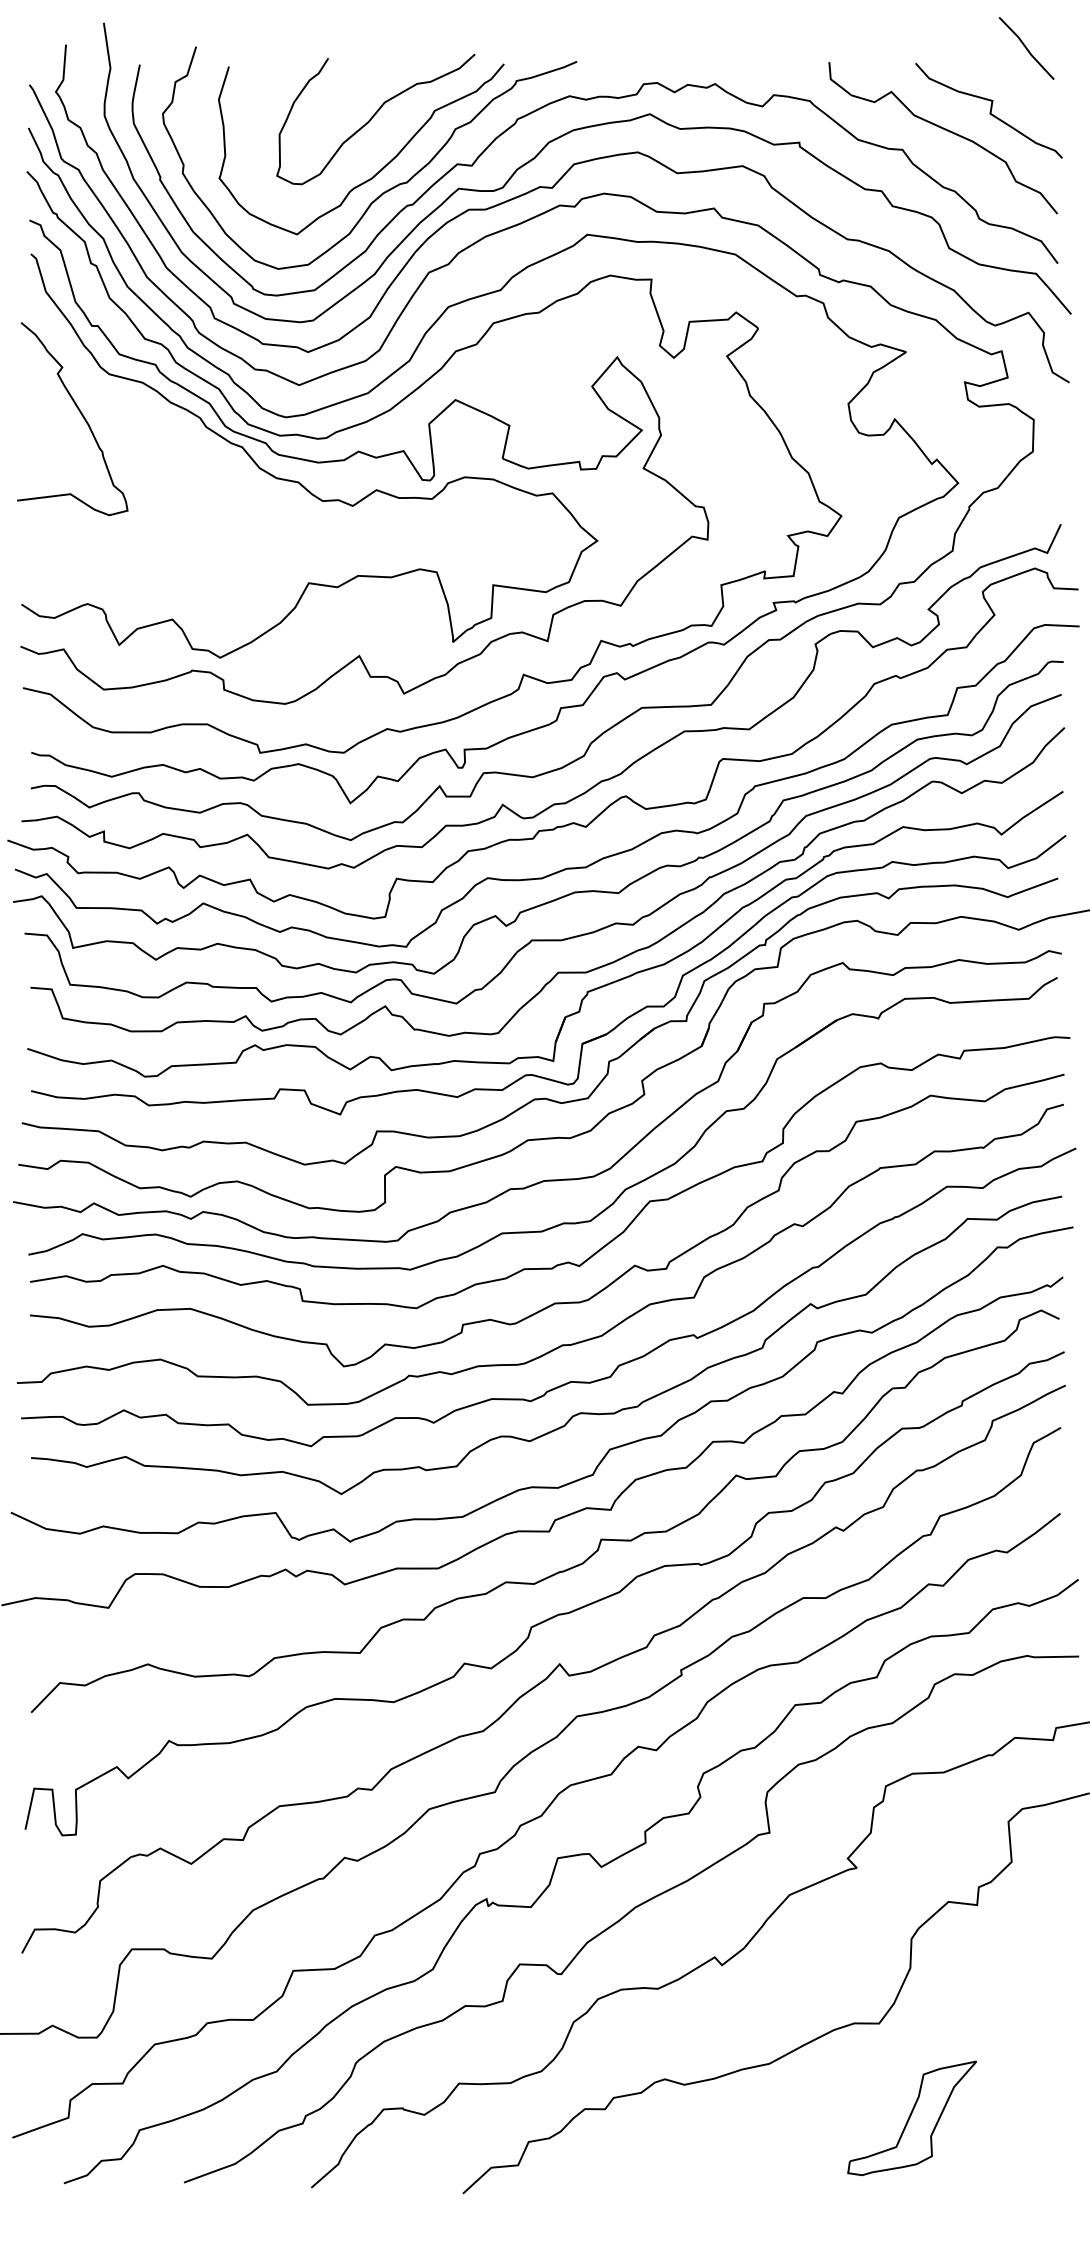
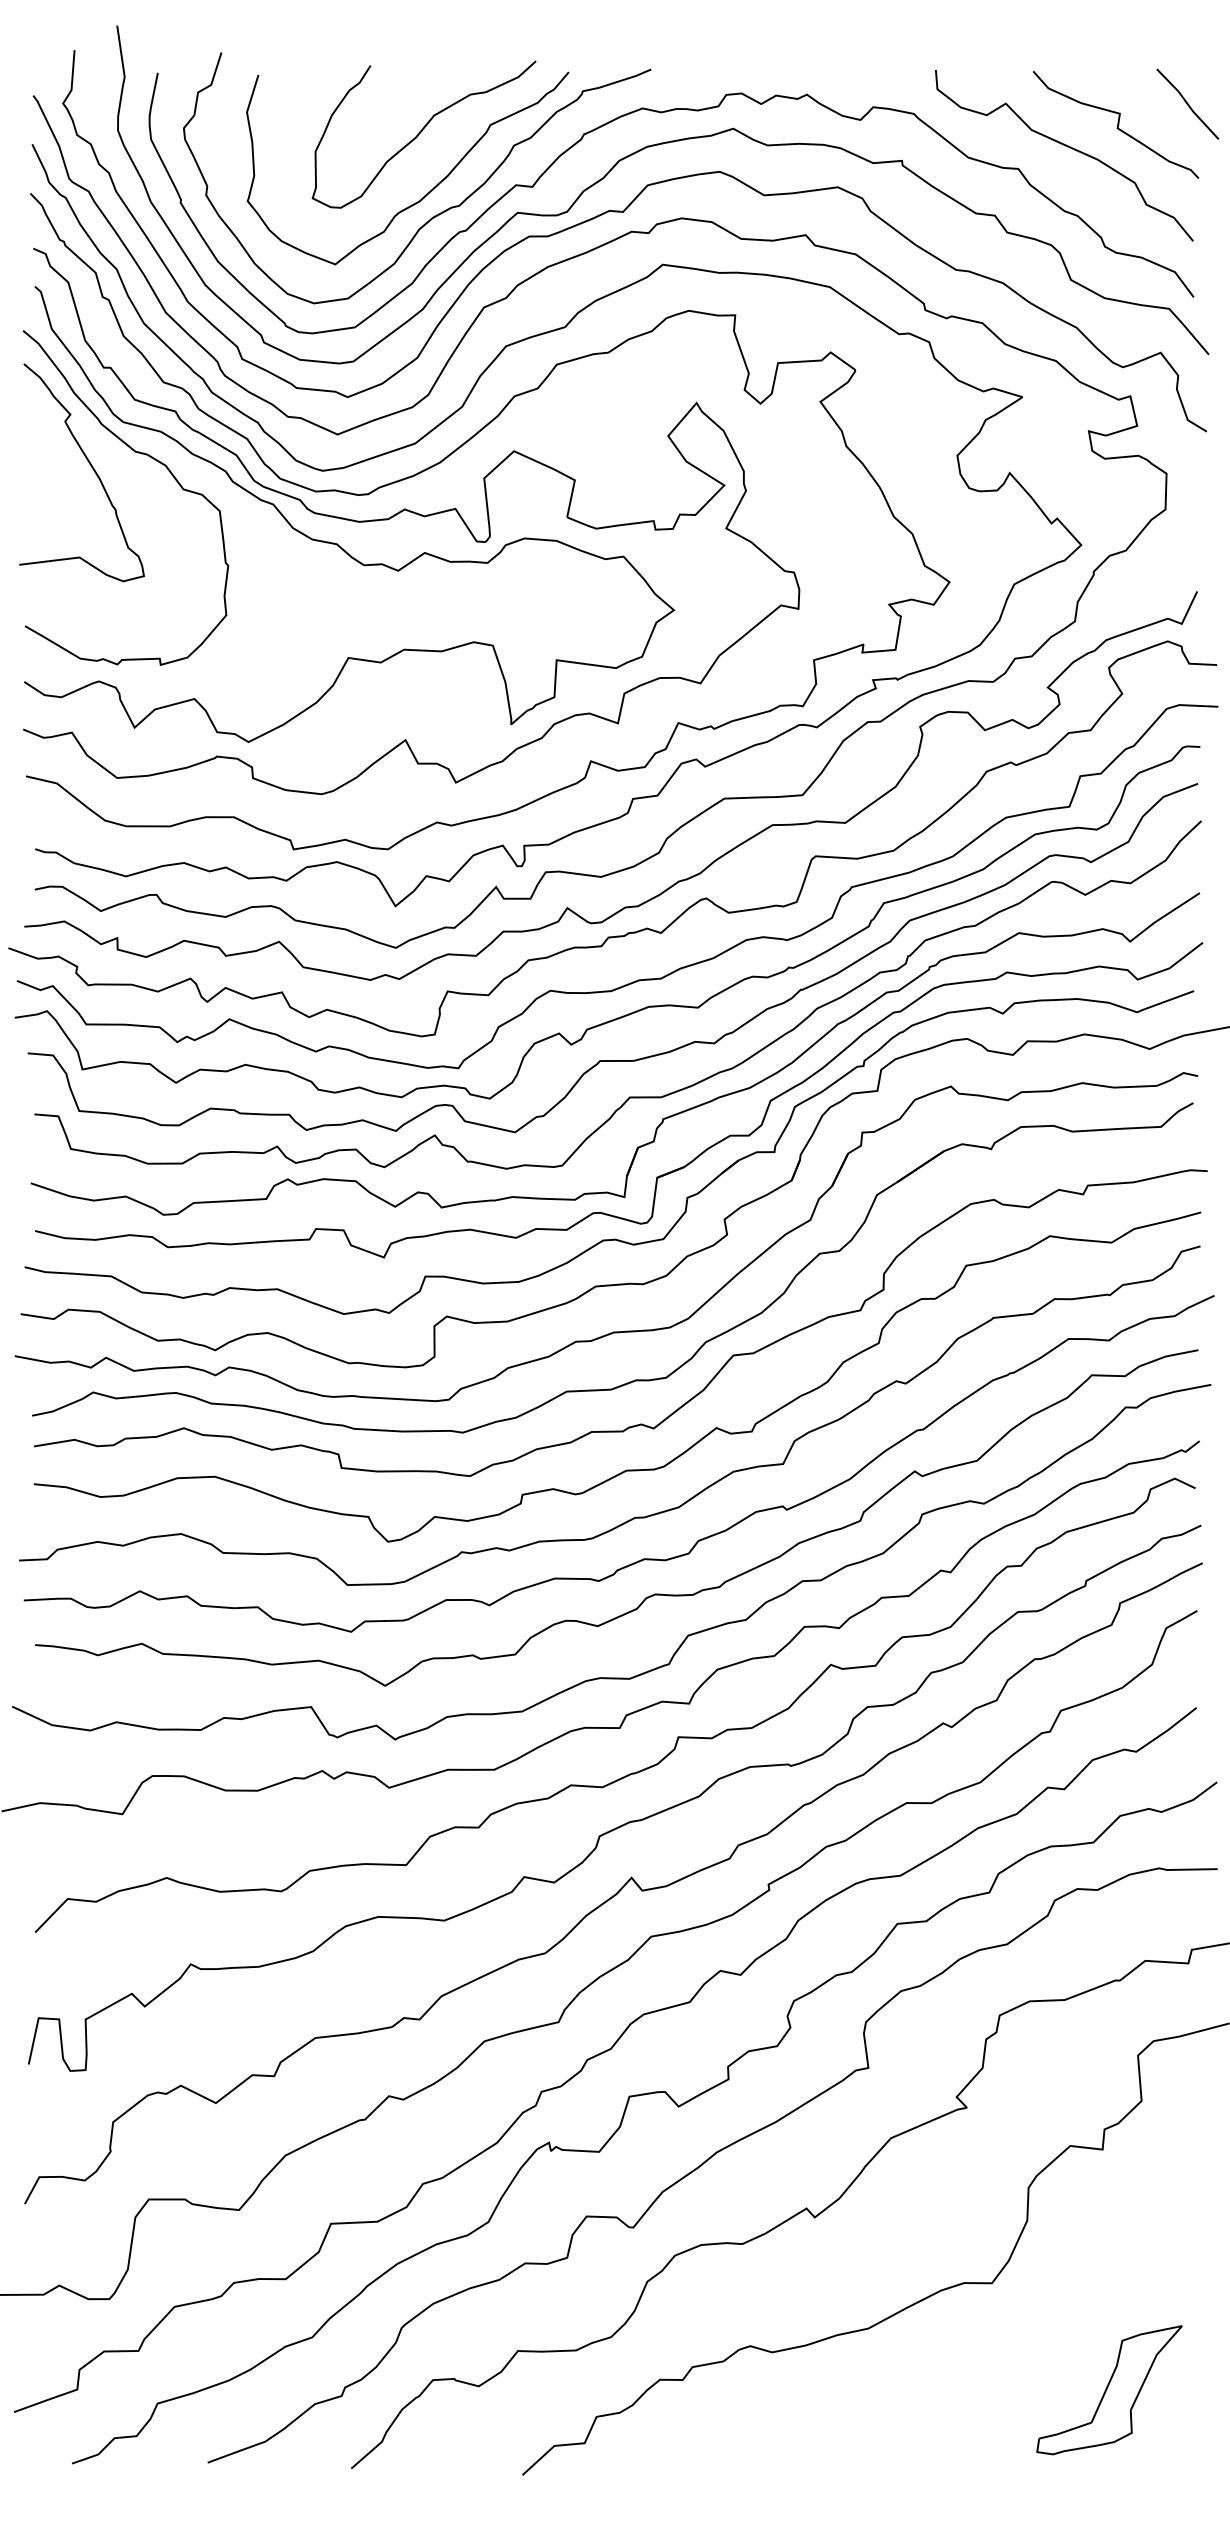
line: (1026, 48) -> (1187, 104), moved
curve: (119, 401) -> (134, 452), added
part: (911, 2118) -> (1108, 2390), moved

